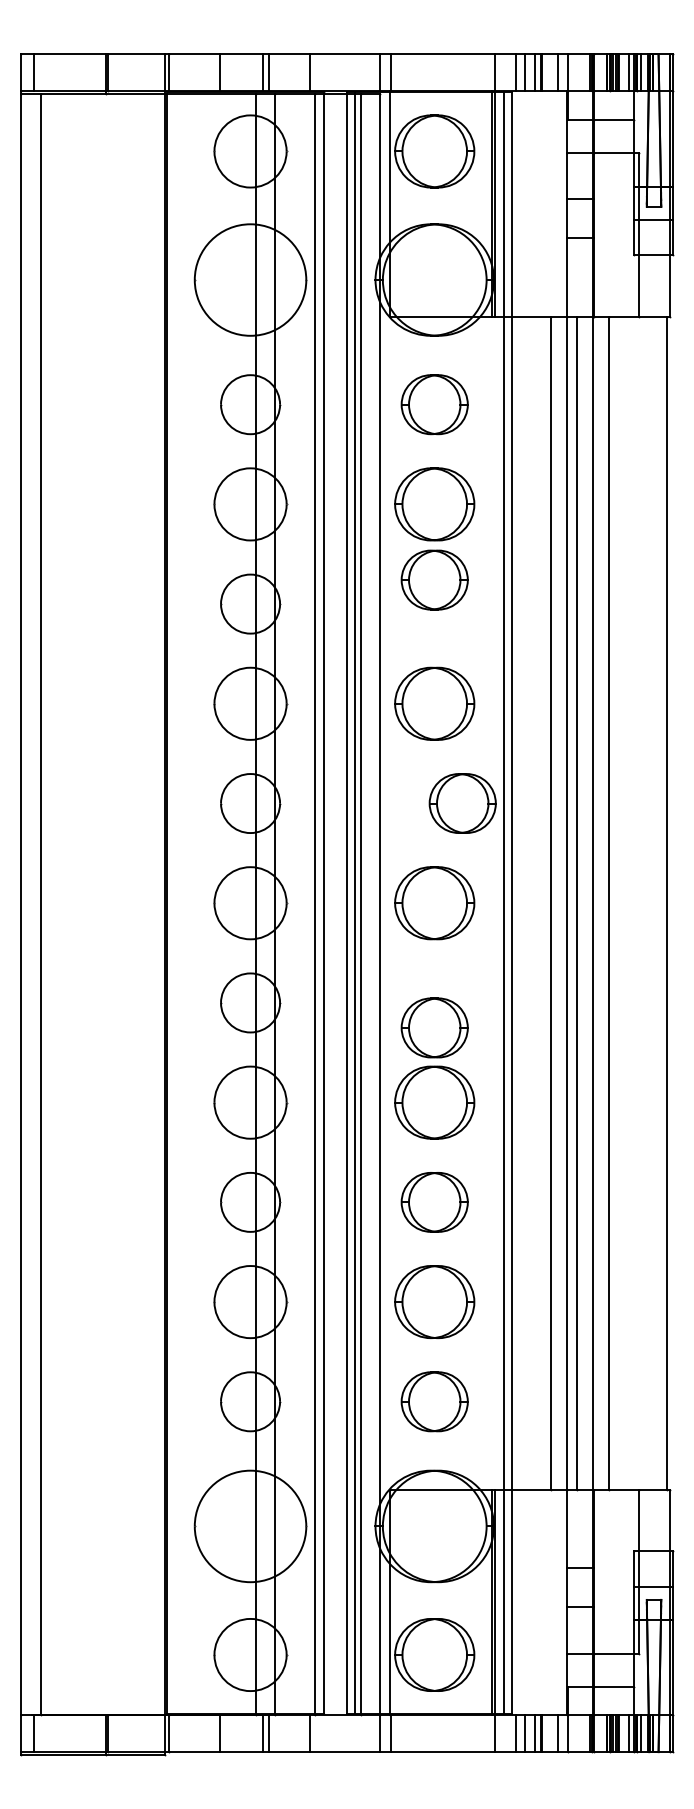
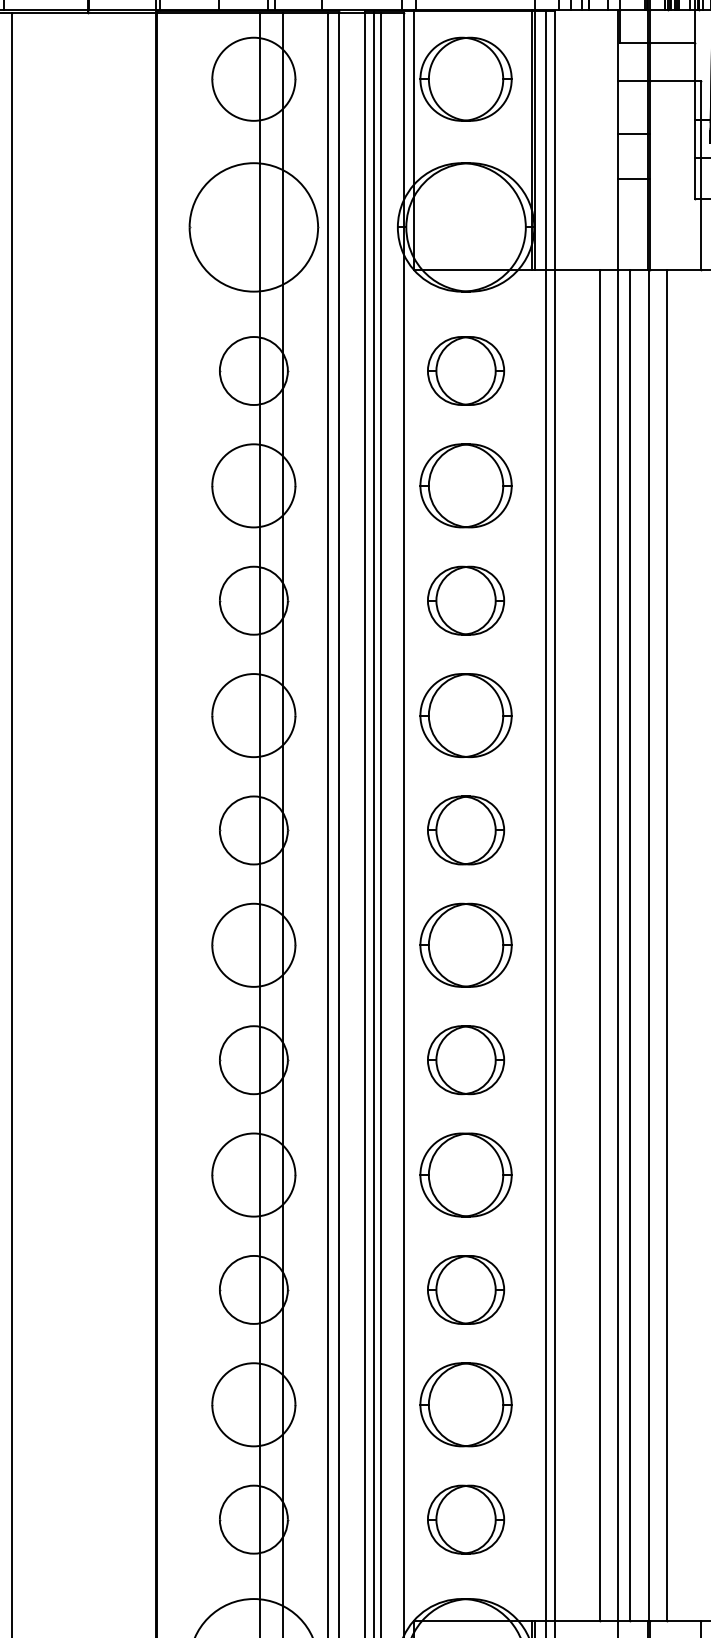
part: (434, 579) -> (465, 600), moved
part: (462, 803) -> (465, 830), moved
part: (434, 1027) -> (465, 1059), moved

